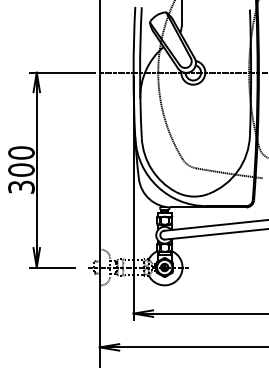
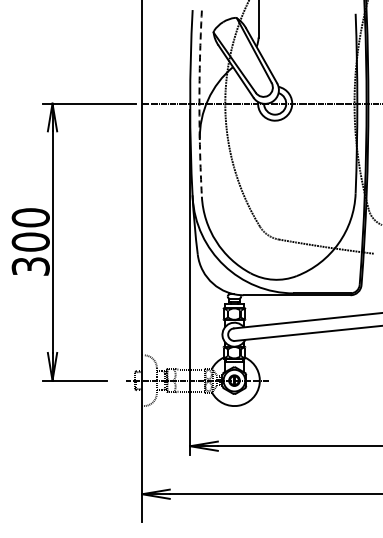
arc: (140, 72) -> (199, 103), solid -> dashed

